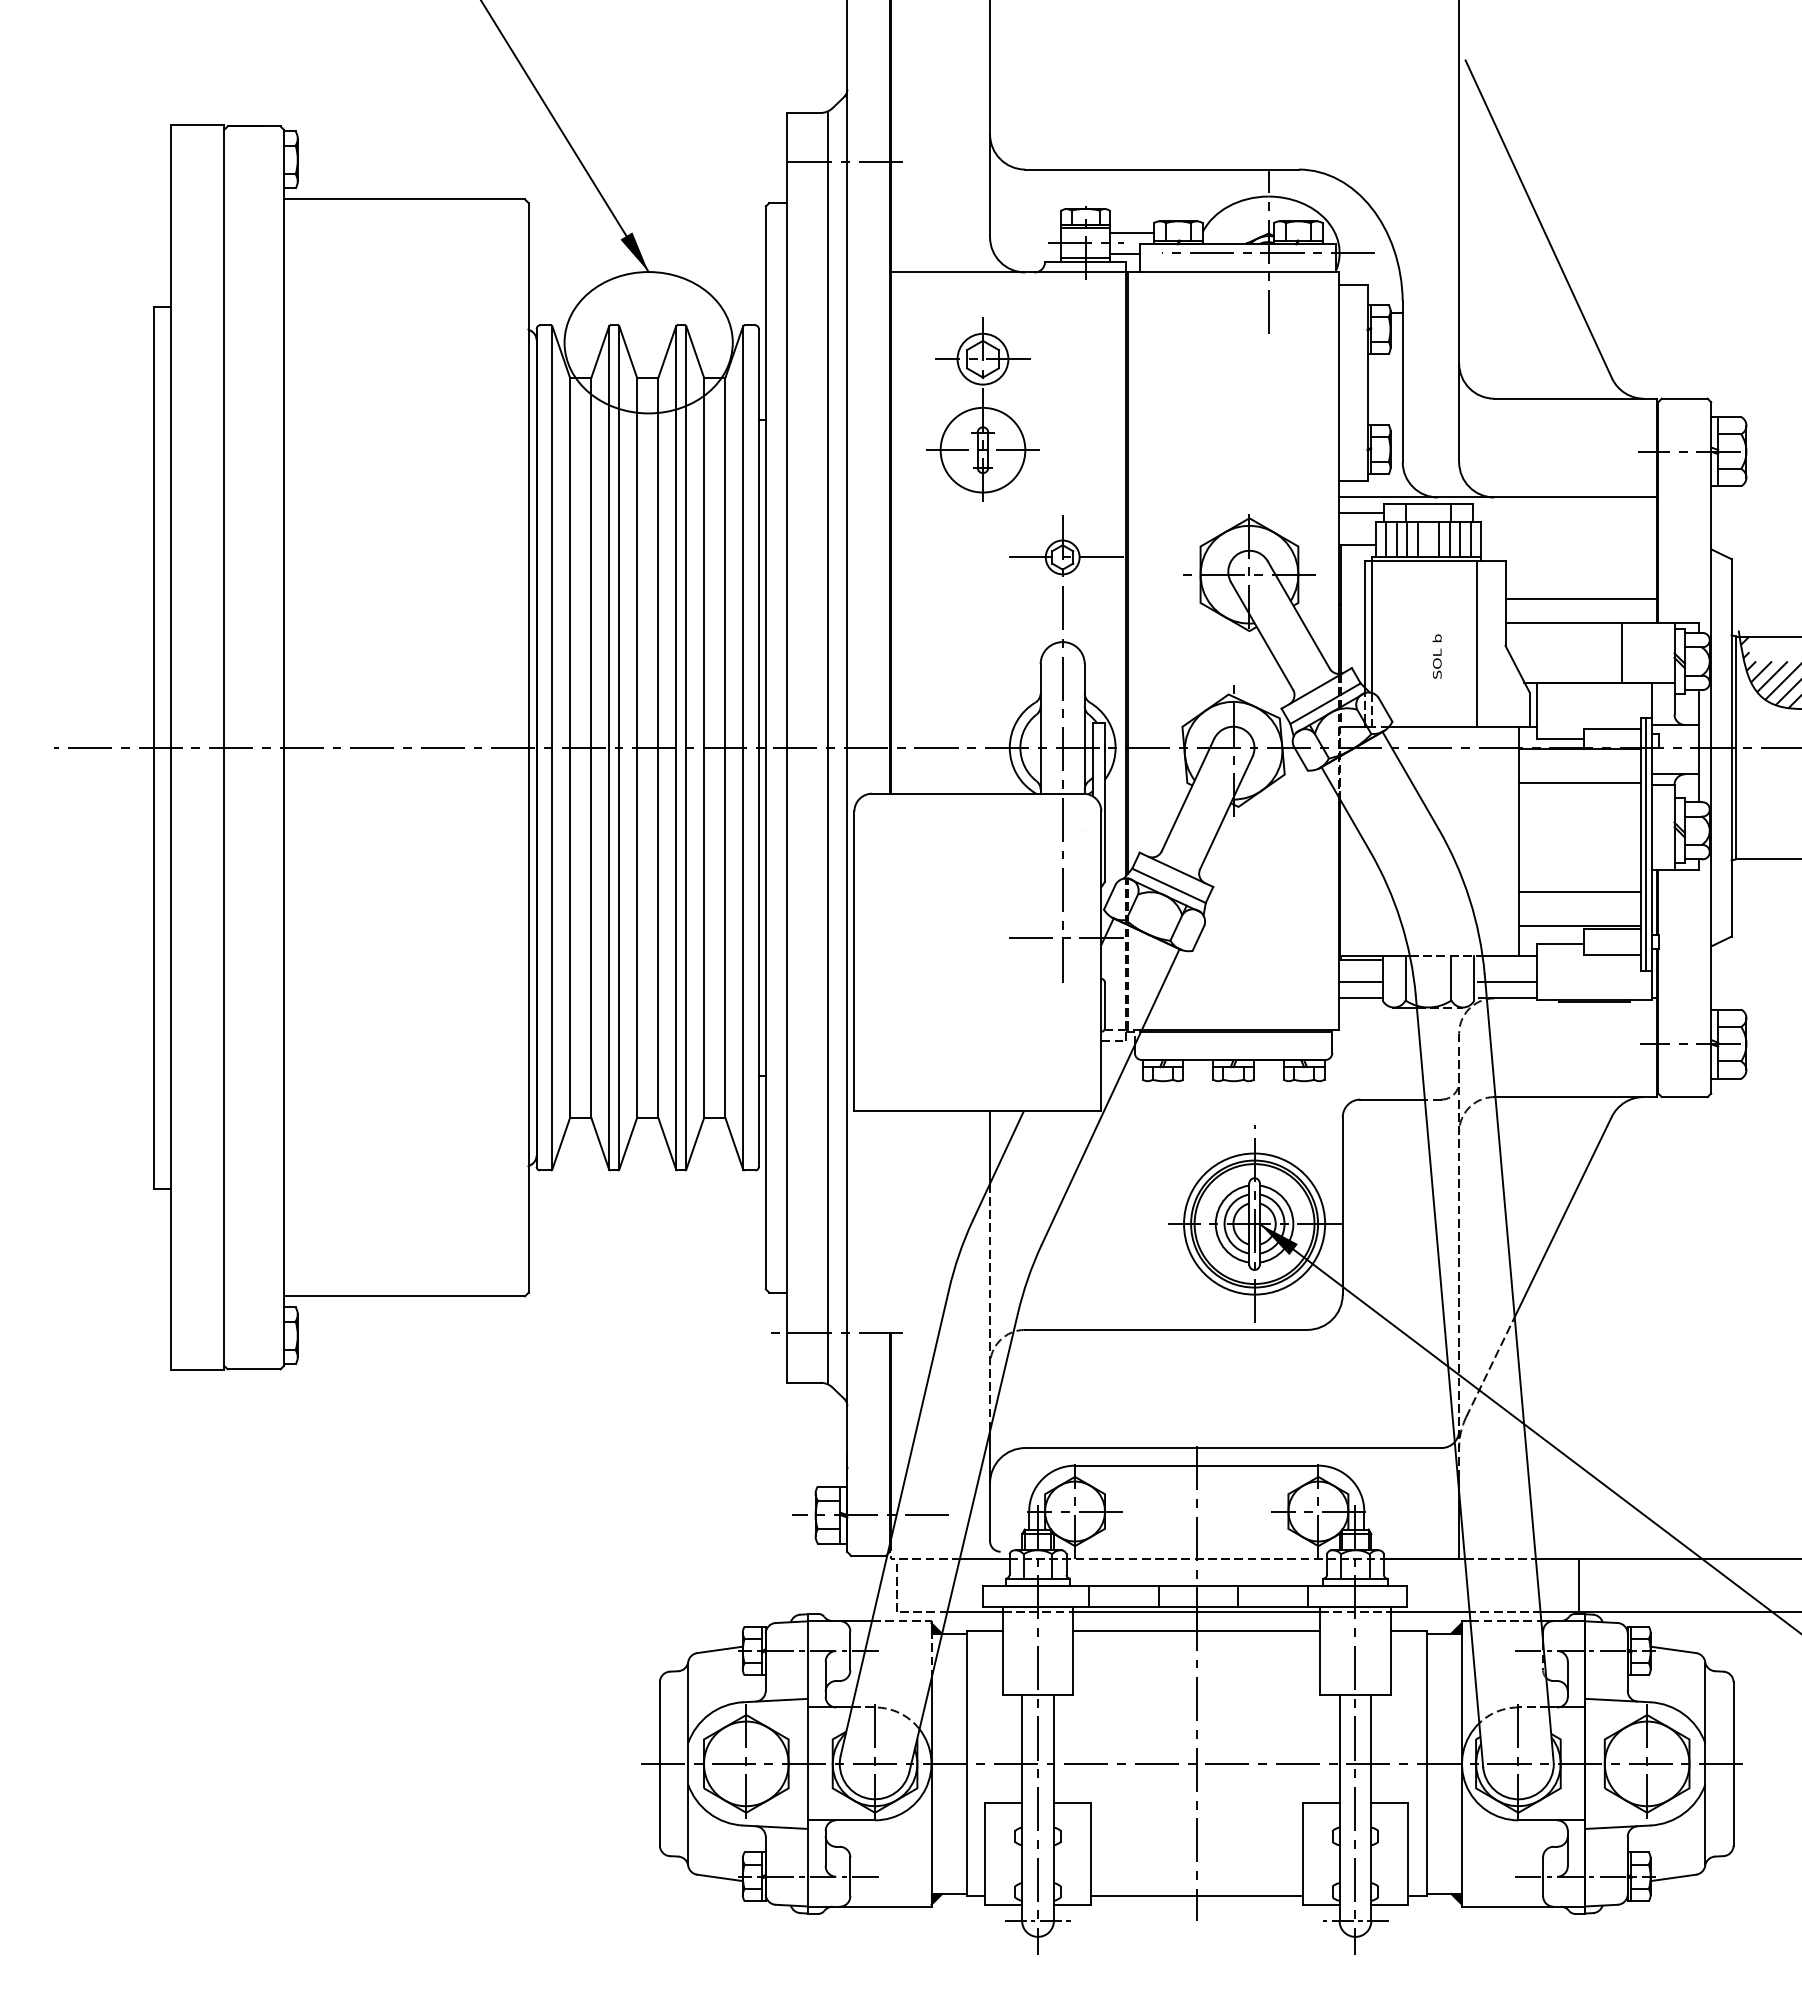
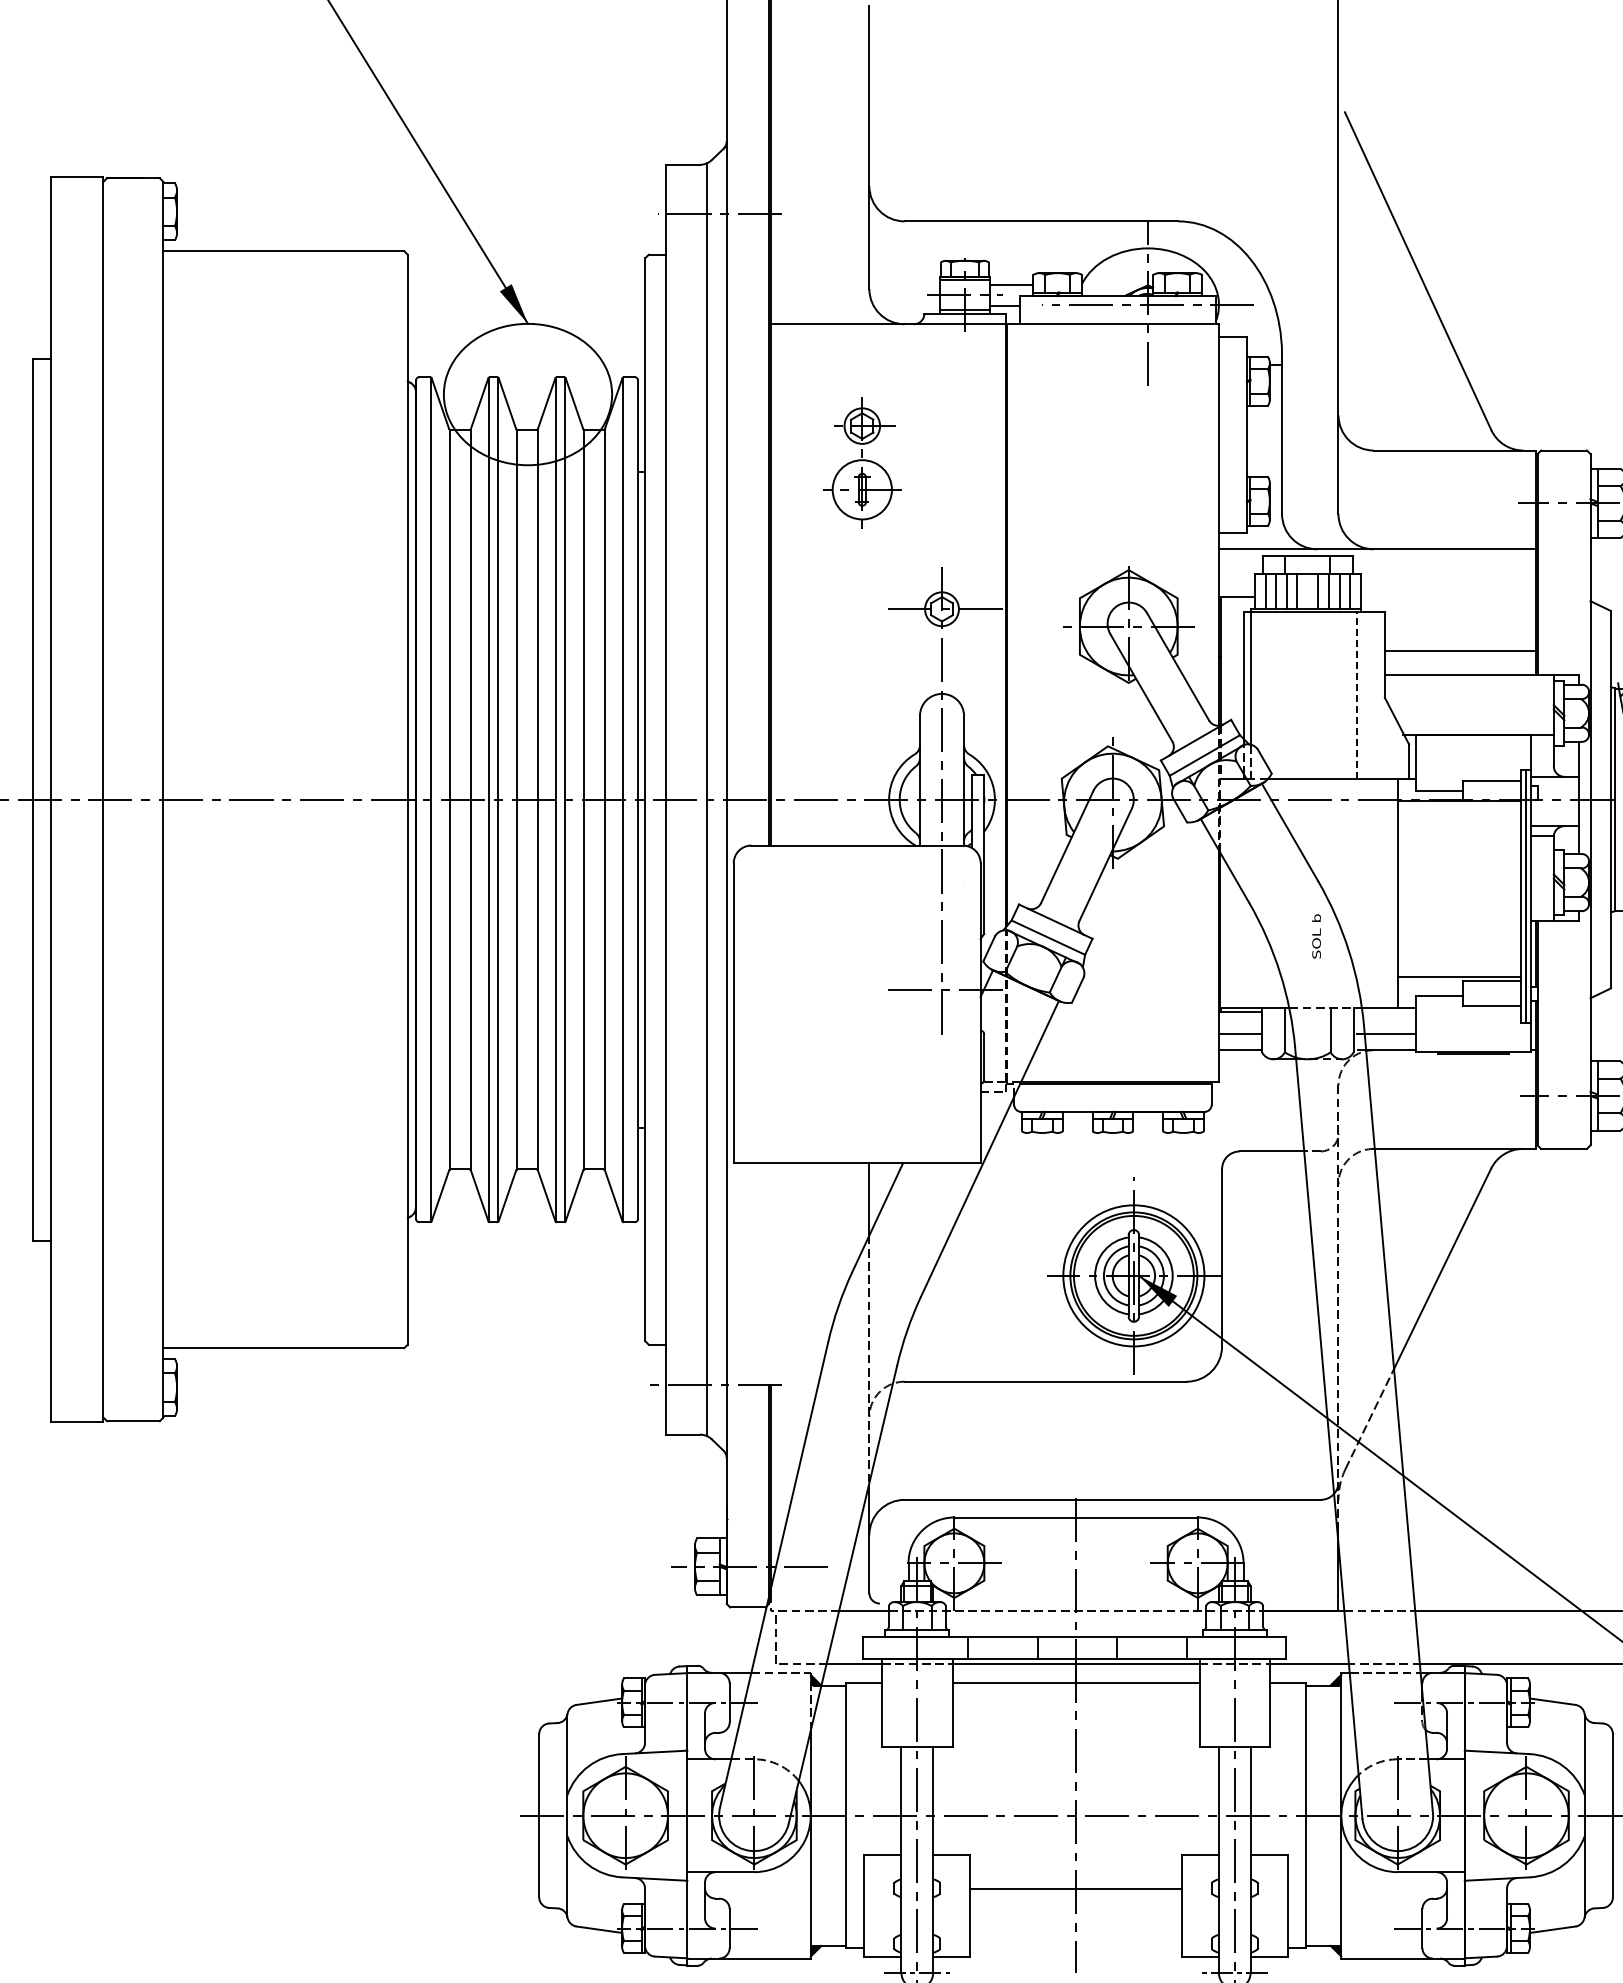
part: (982, 409) -> (861, 461), size x0.7
line: (1361, 513) -> (1240, 565), removed
line: (1477, 643) -> (1356, 695), solid -> dashed
line: (1621, 652) -> (1500, 704), removed
text: (1436, 656) -> (1315, 936), moved
line: (1580, 782) -> (1459, 834), removed
line: (1580, 891) -> (1459, 943), removed
line: (1579, 1585) -> (1458, 1637), removed
line: (1196, 1896) -> (1075, 1889), moved

